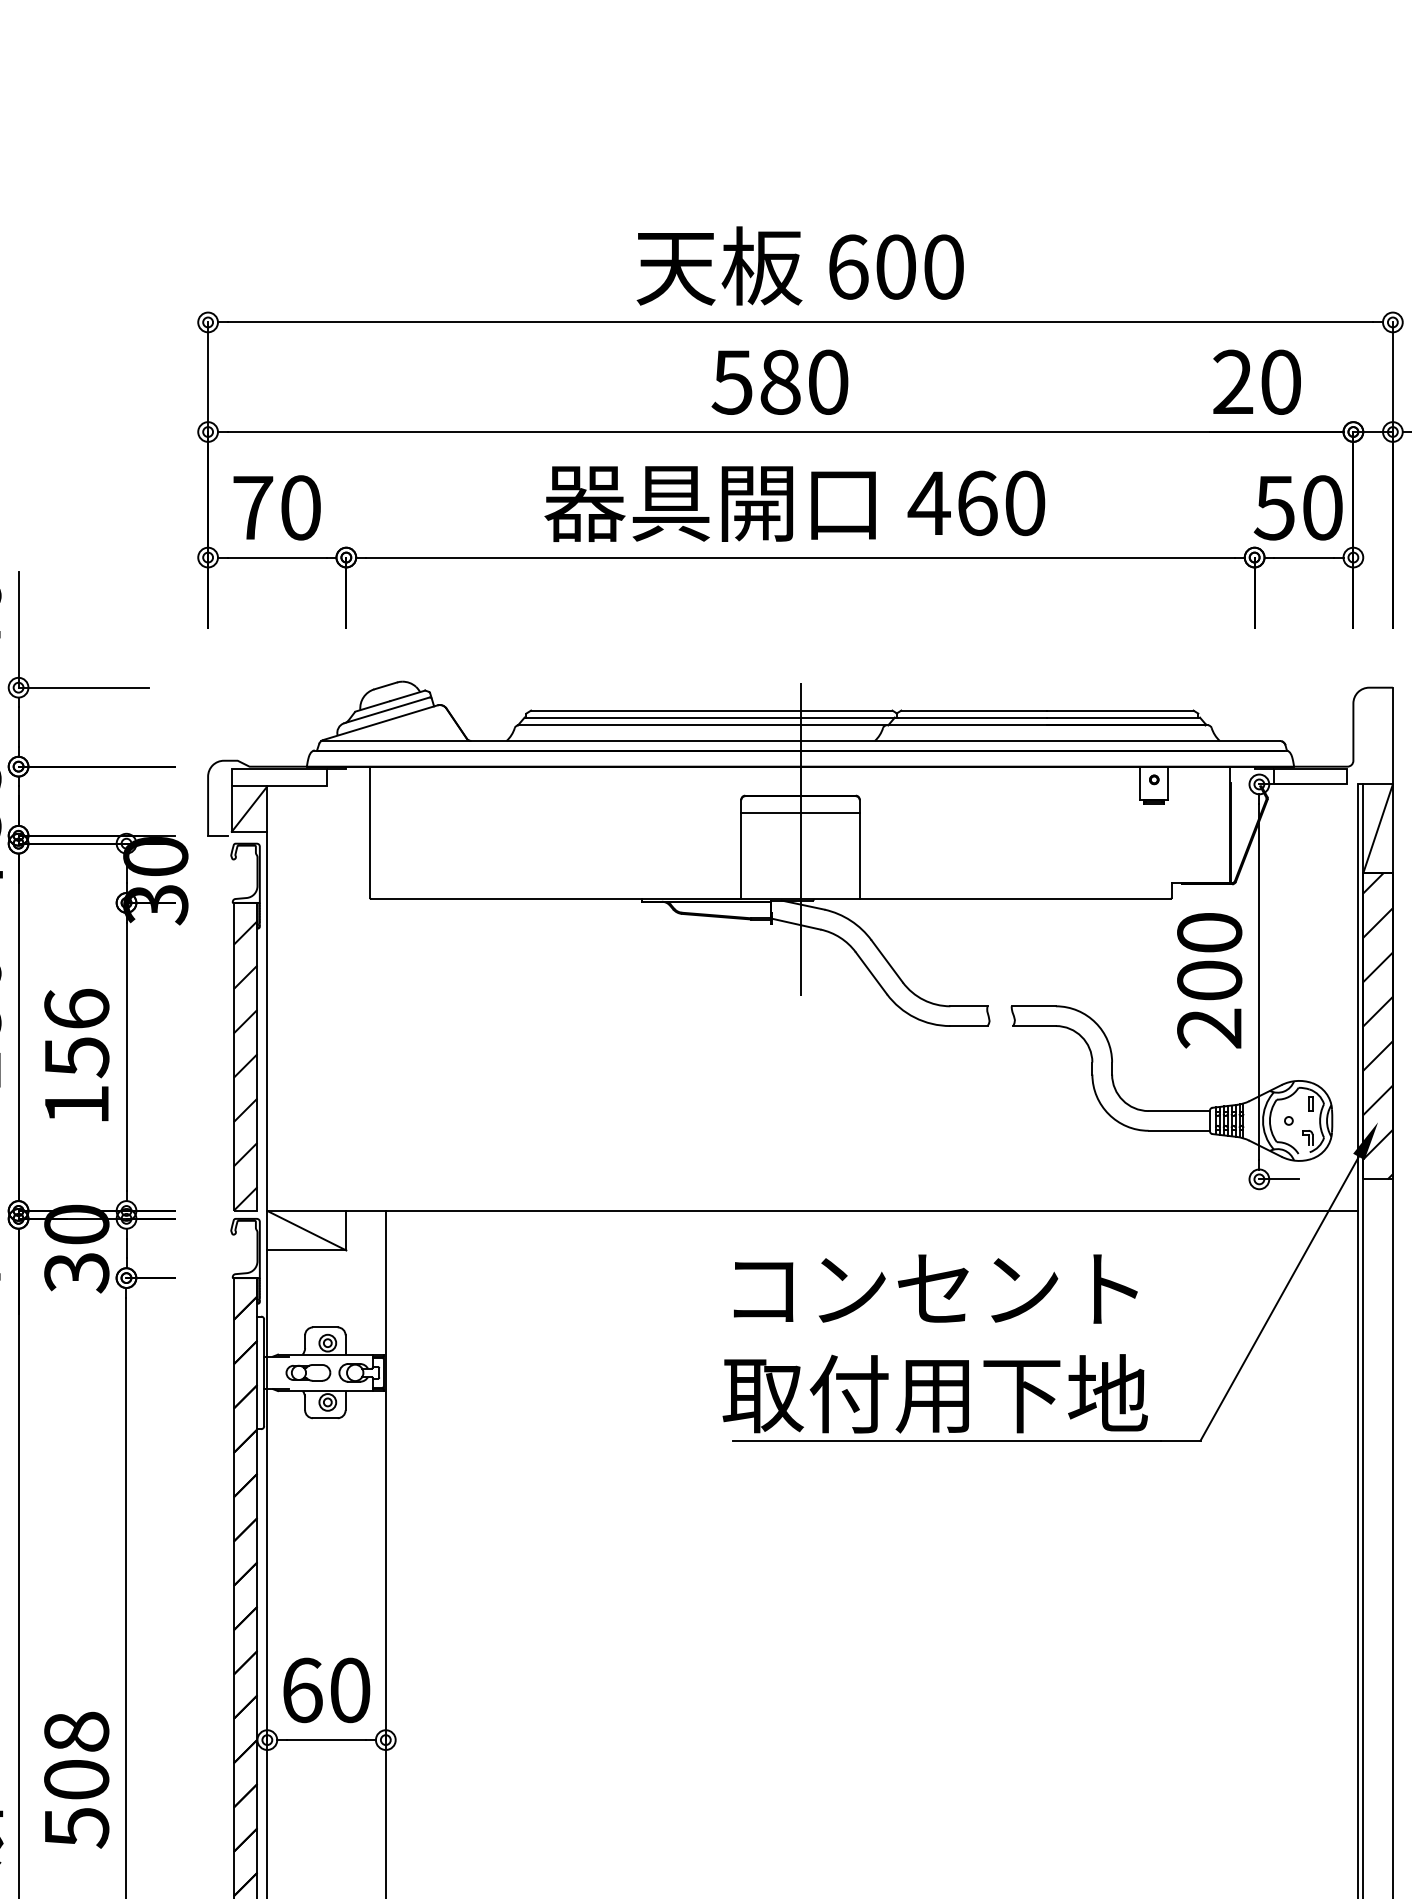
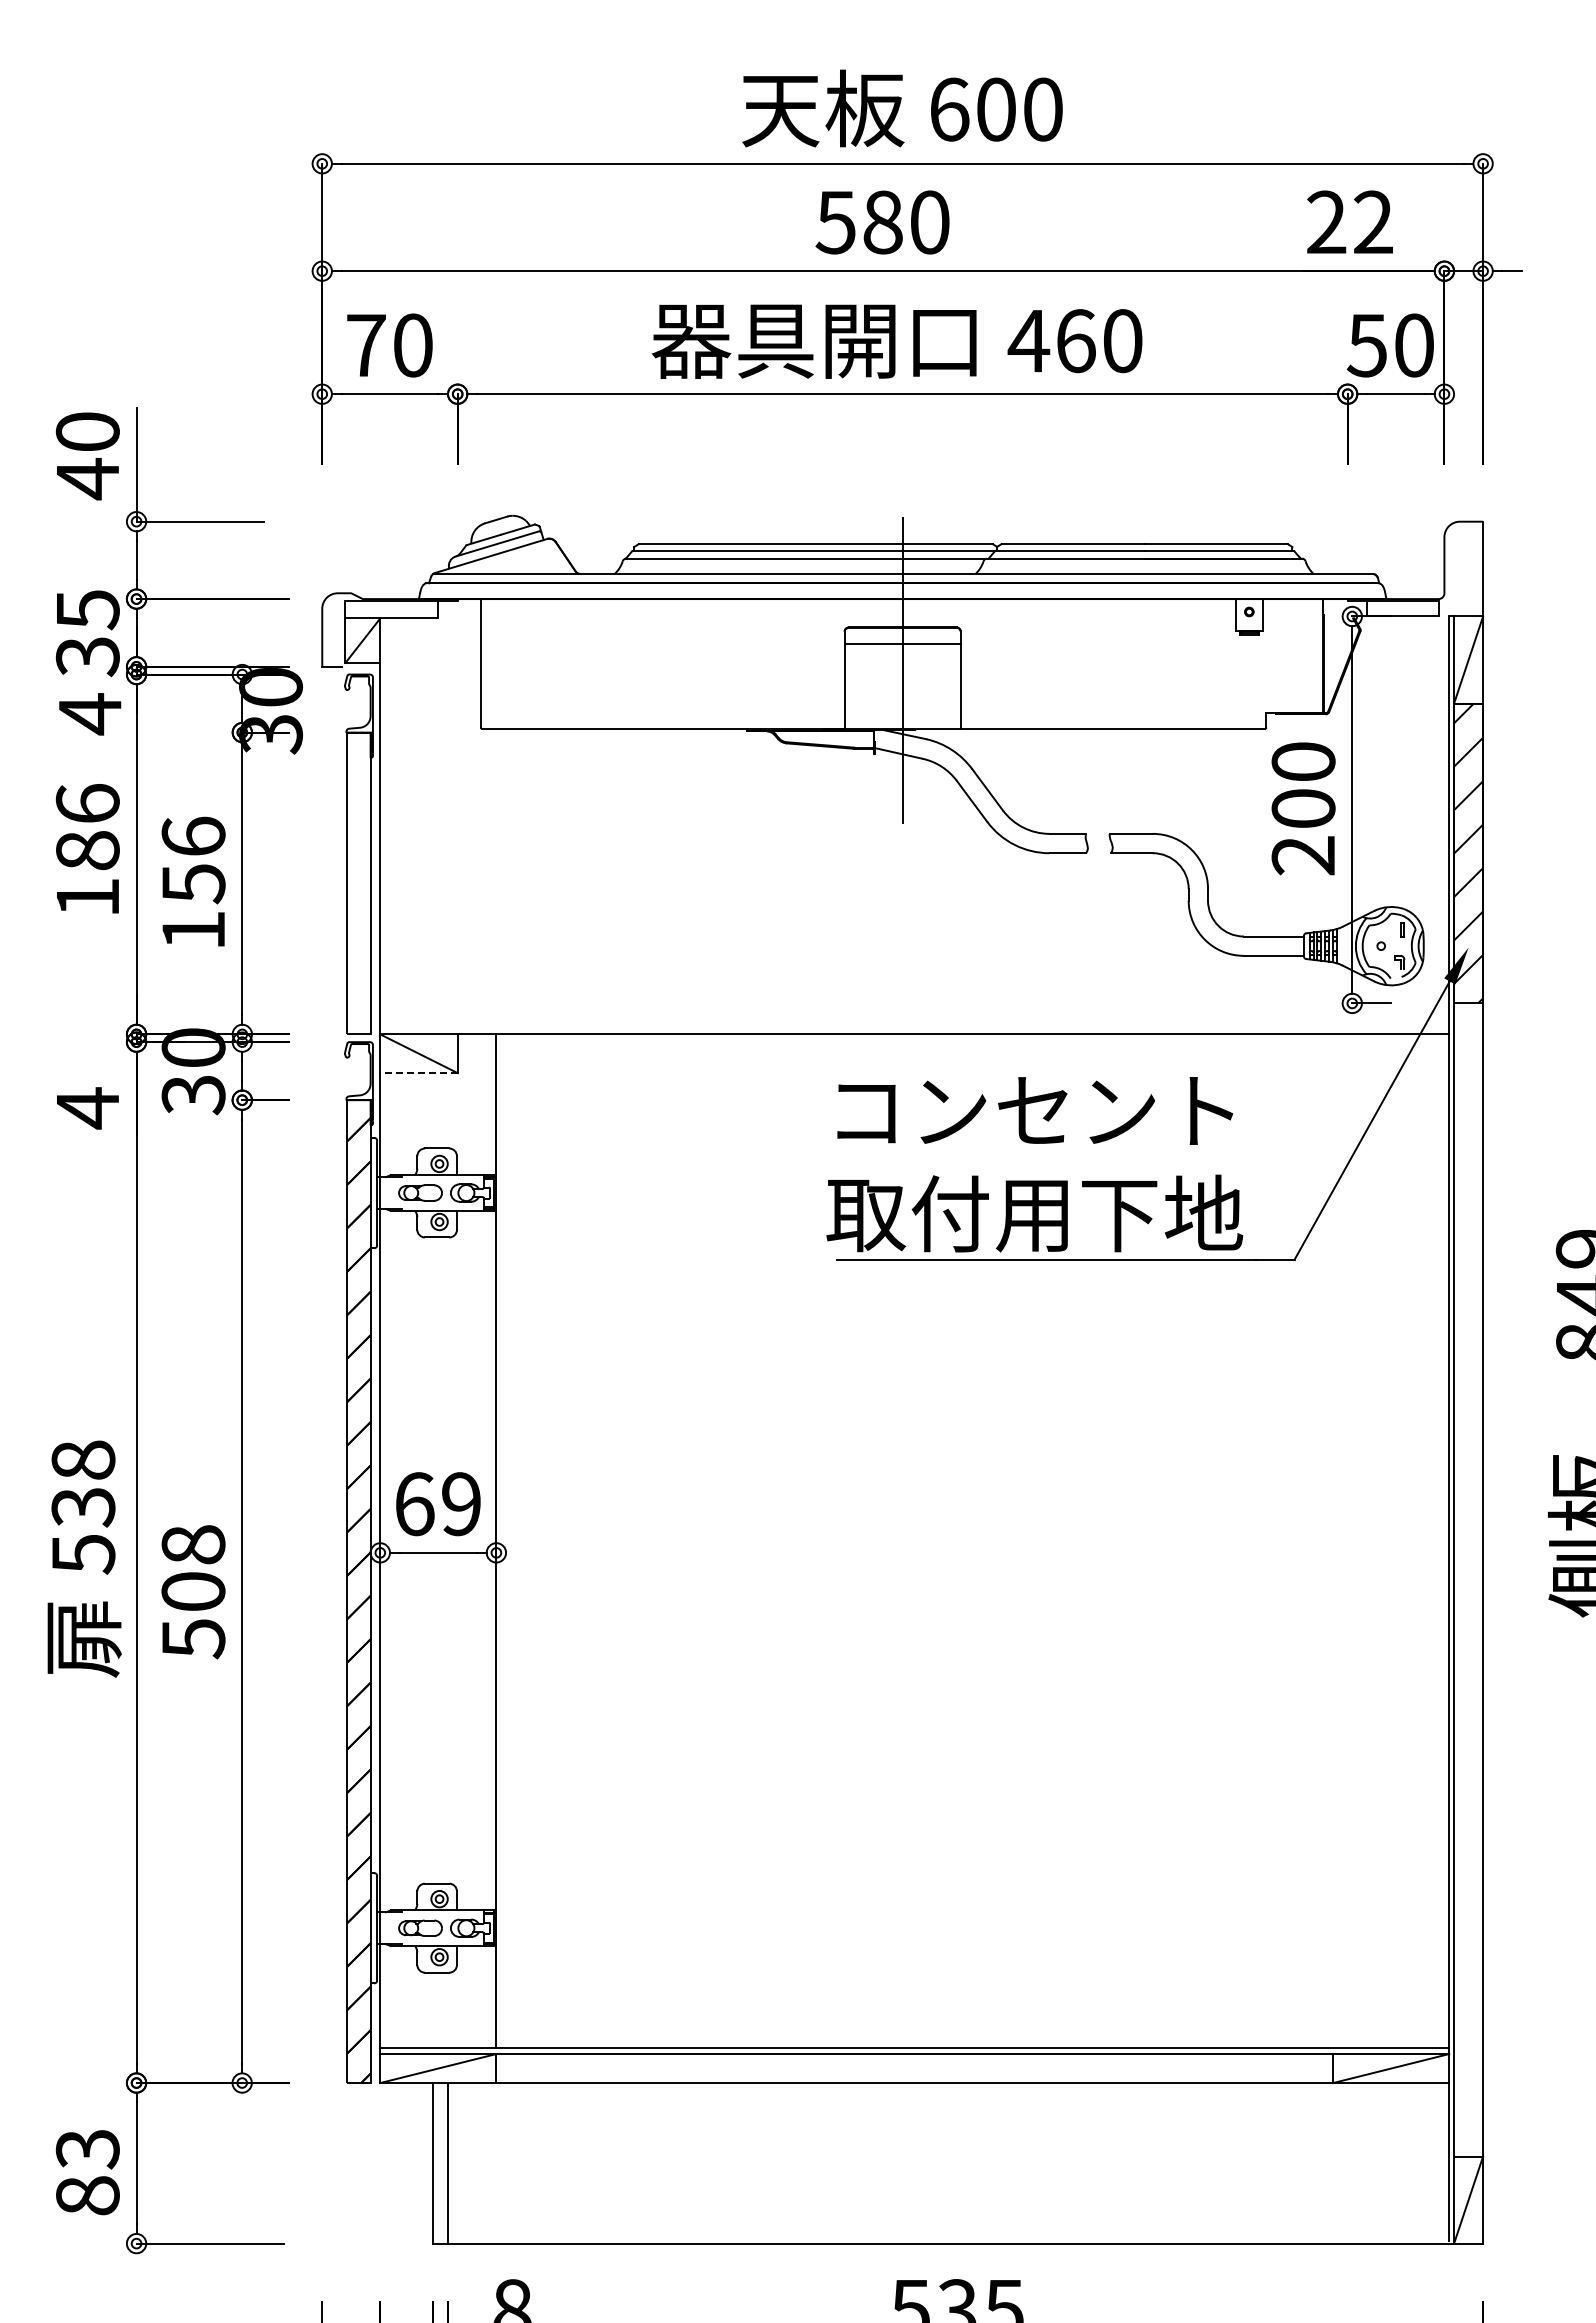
text: (1281, 382) -> (1373, 222), 20 -> 22
hatch: (245, 1066) -> (358, 892), removed
line: (307, 1250) -> (419, 1073), solid -> dashed
text: (350, 1690) -> (461, 1504), 60 -> 69

